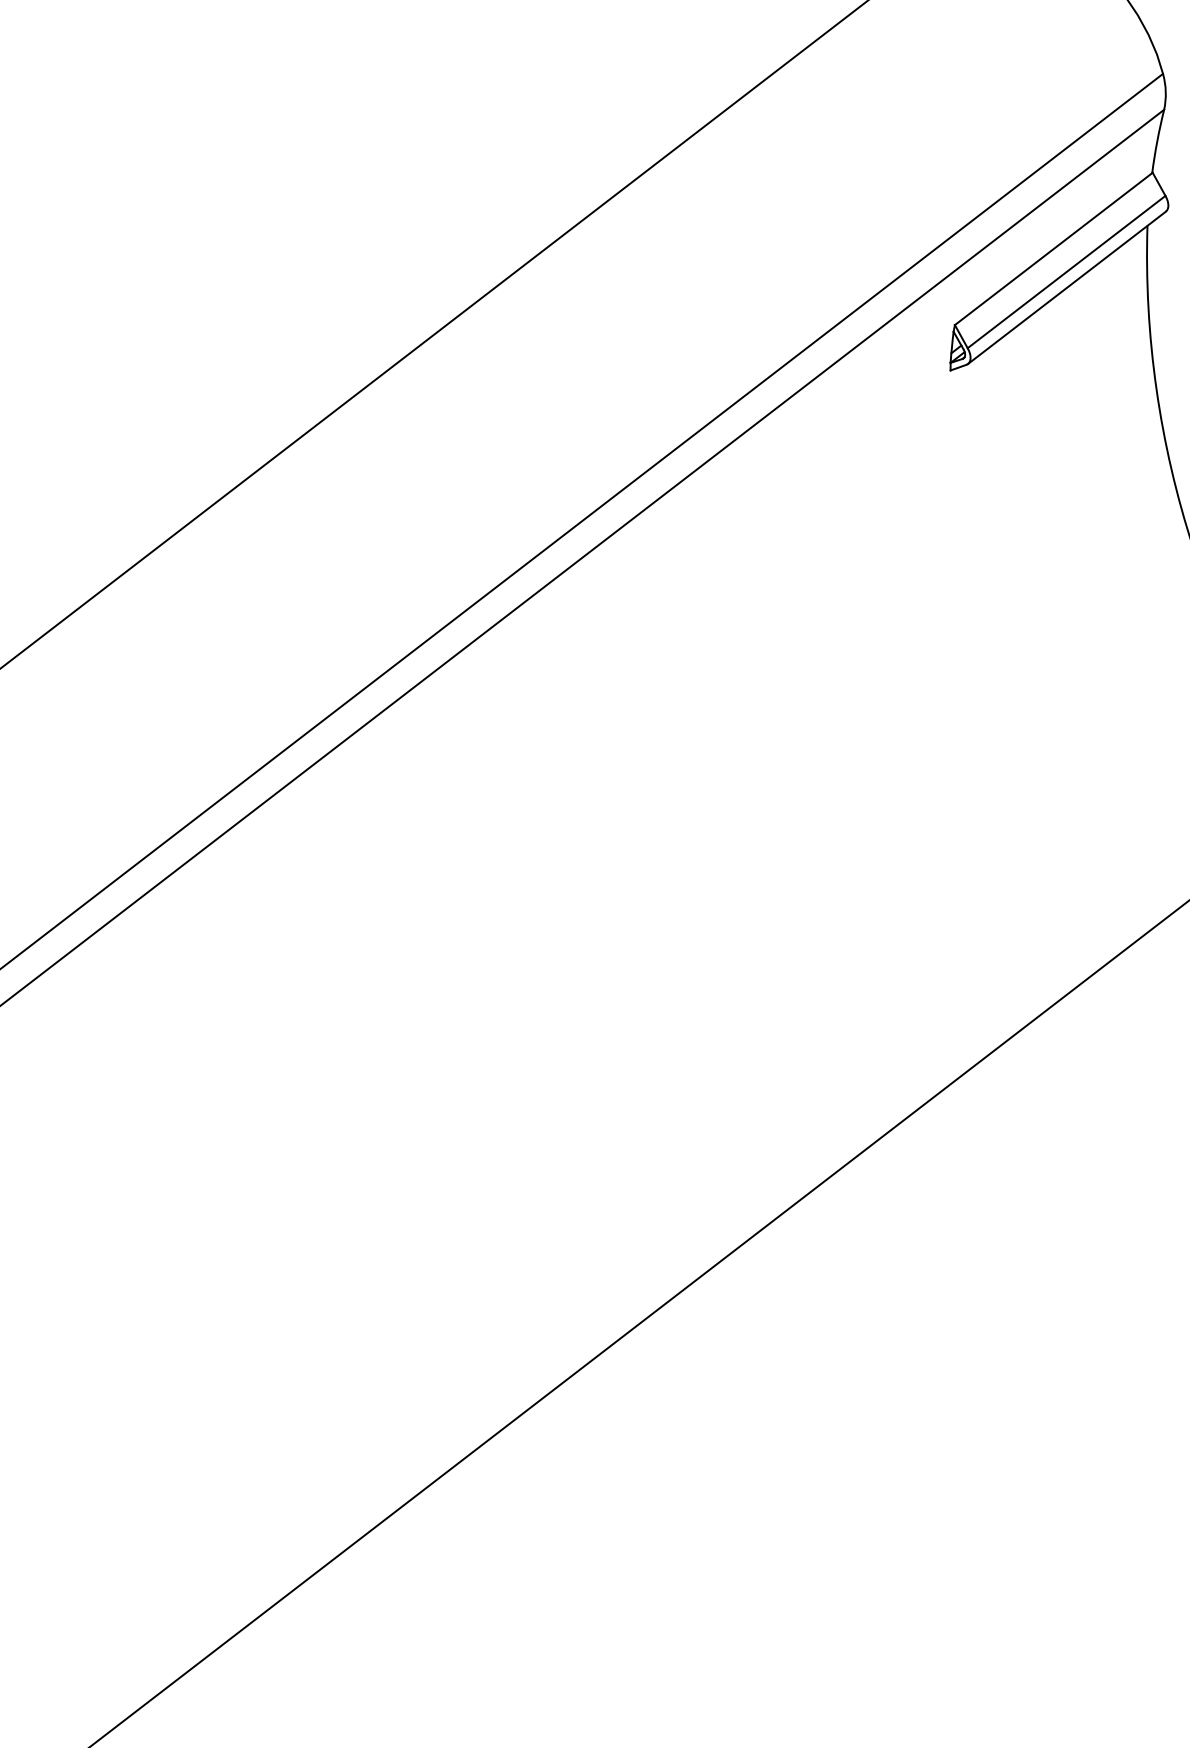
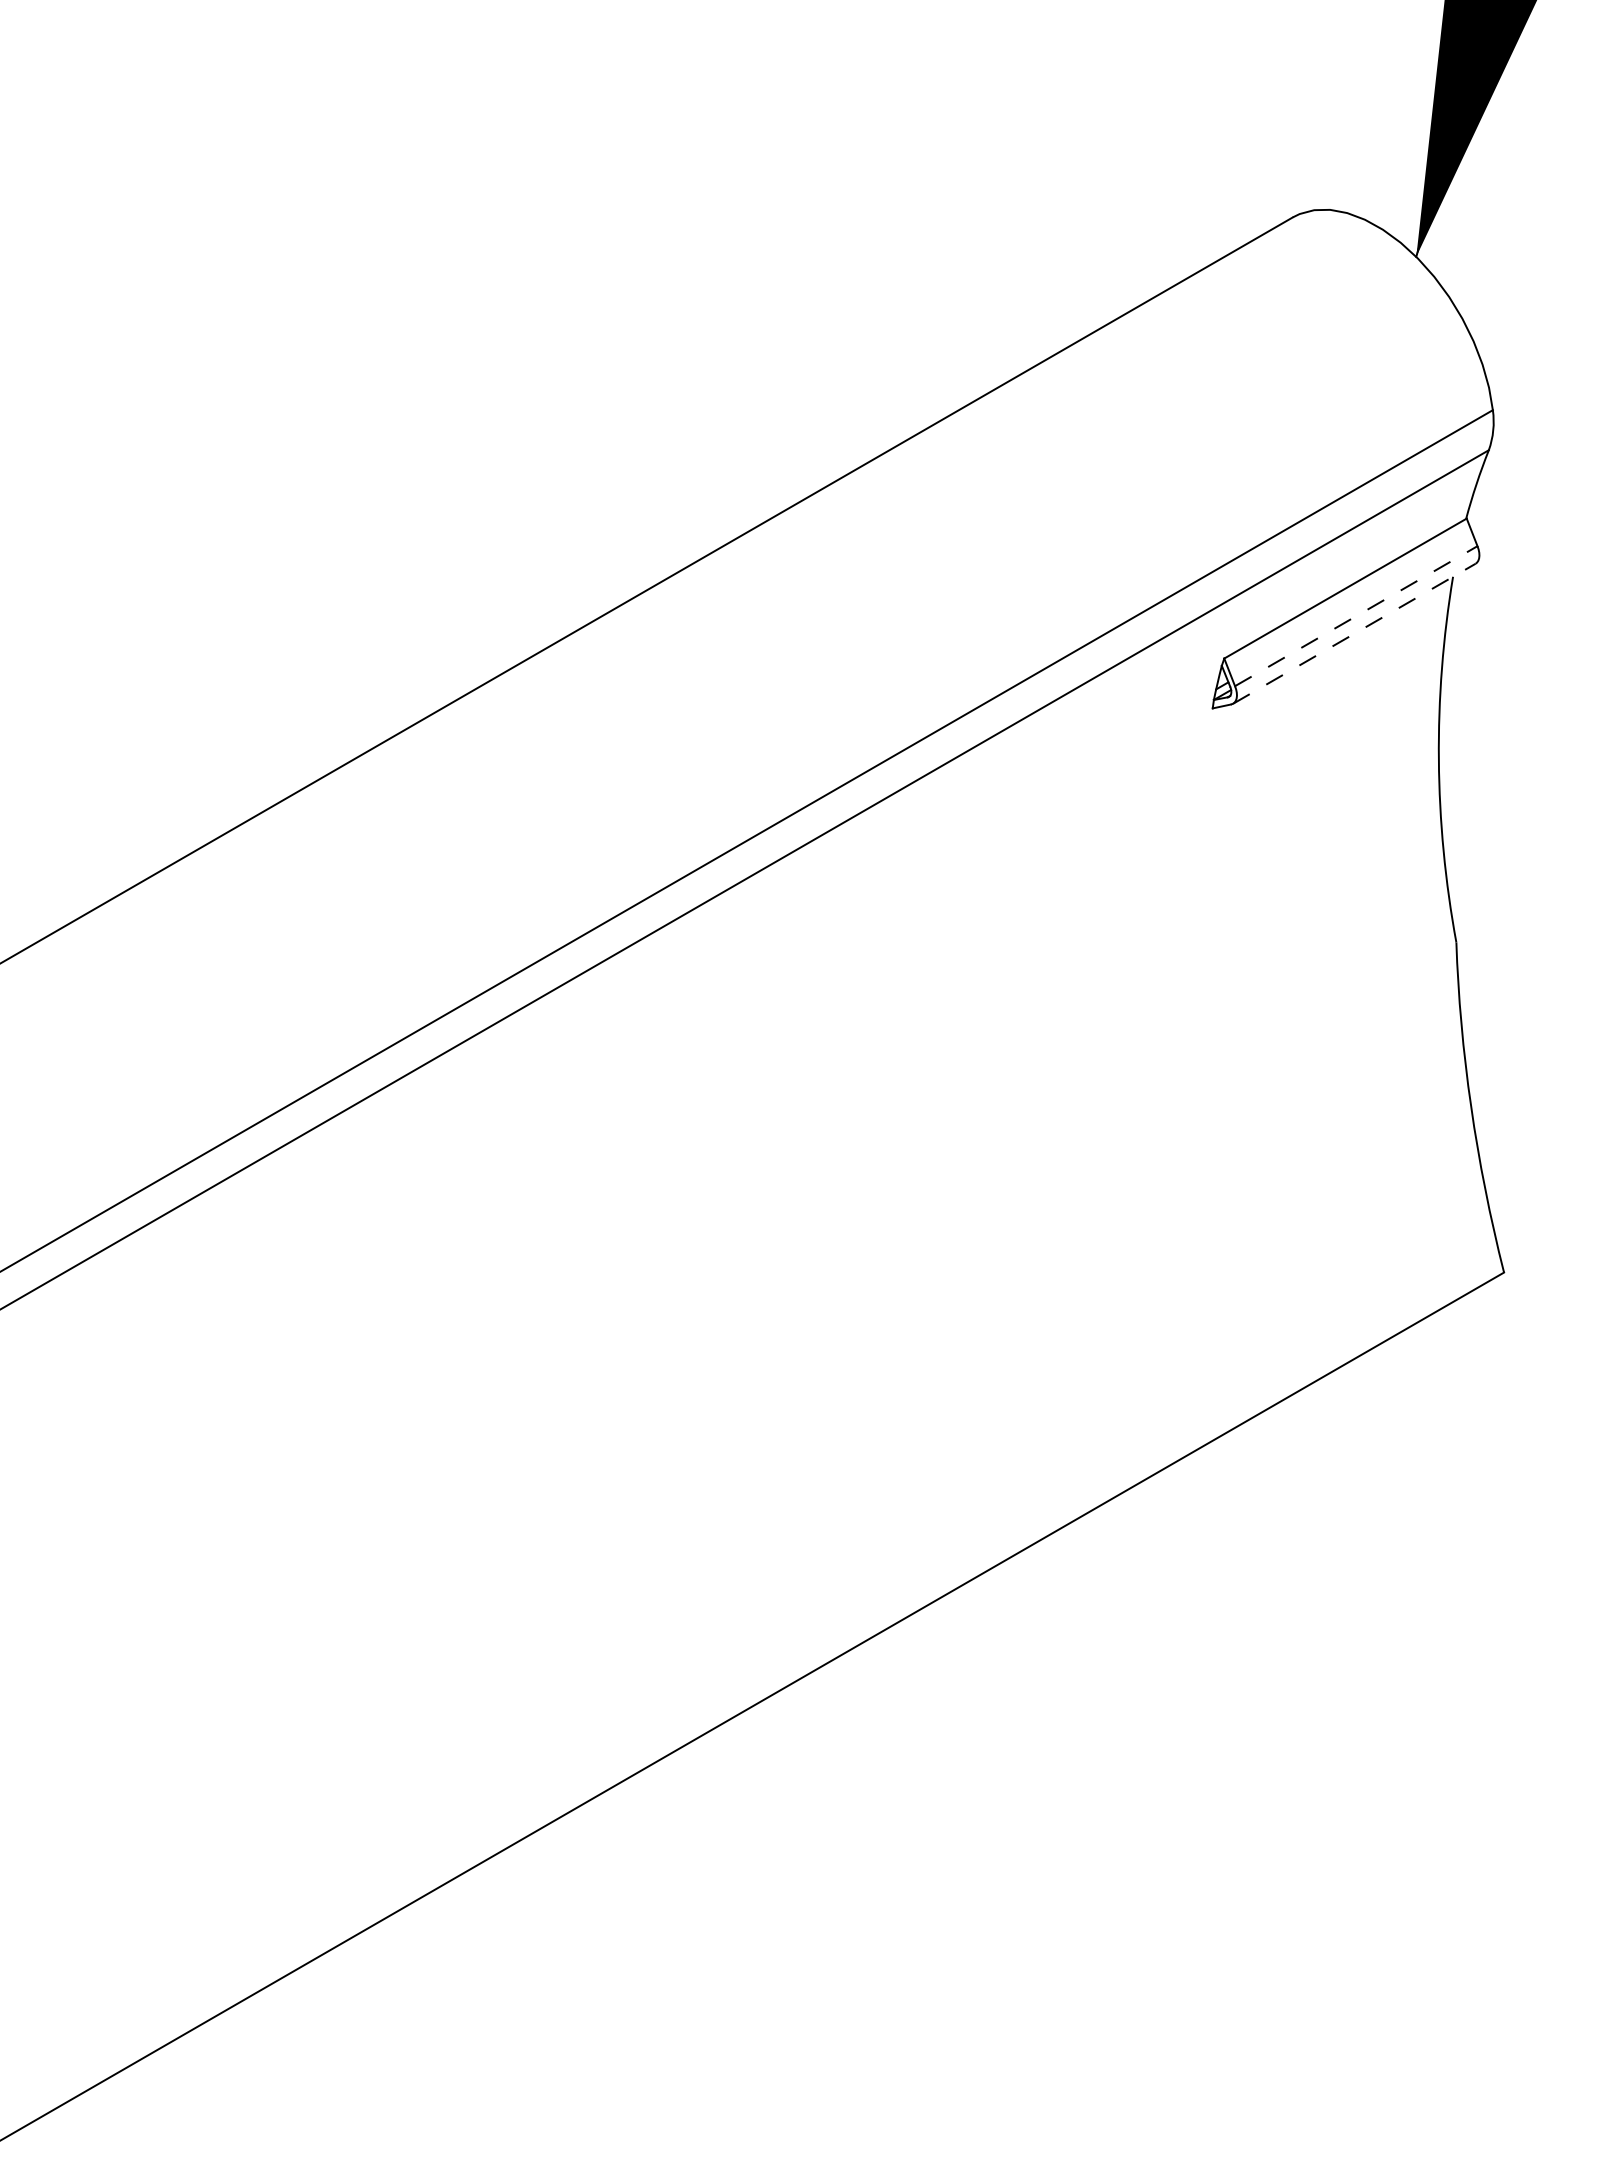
line: (1066, 272) -> (1356, 616), solid -> dashed
line: (1067, 287) -> (1354, 633), solid -> dashed

